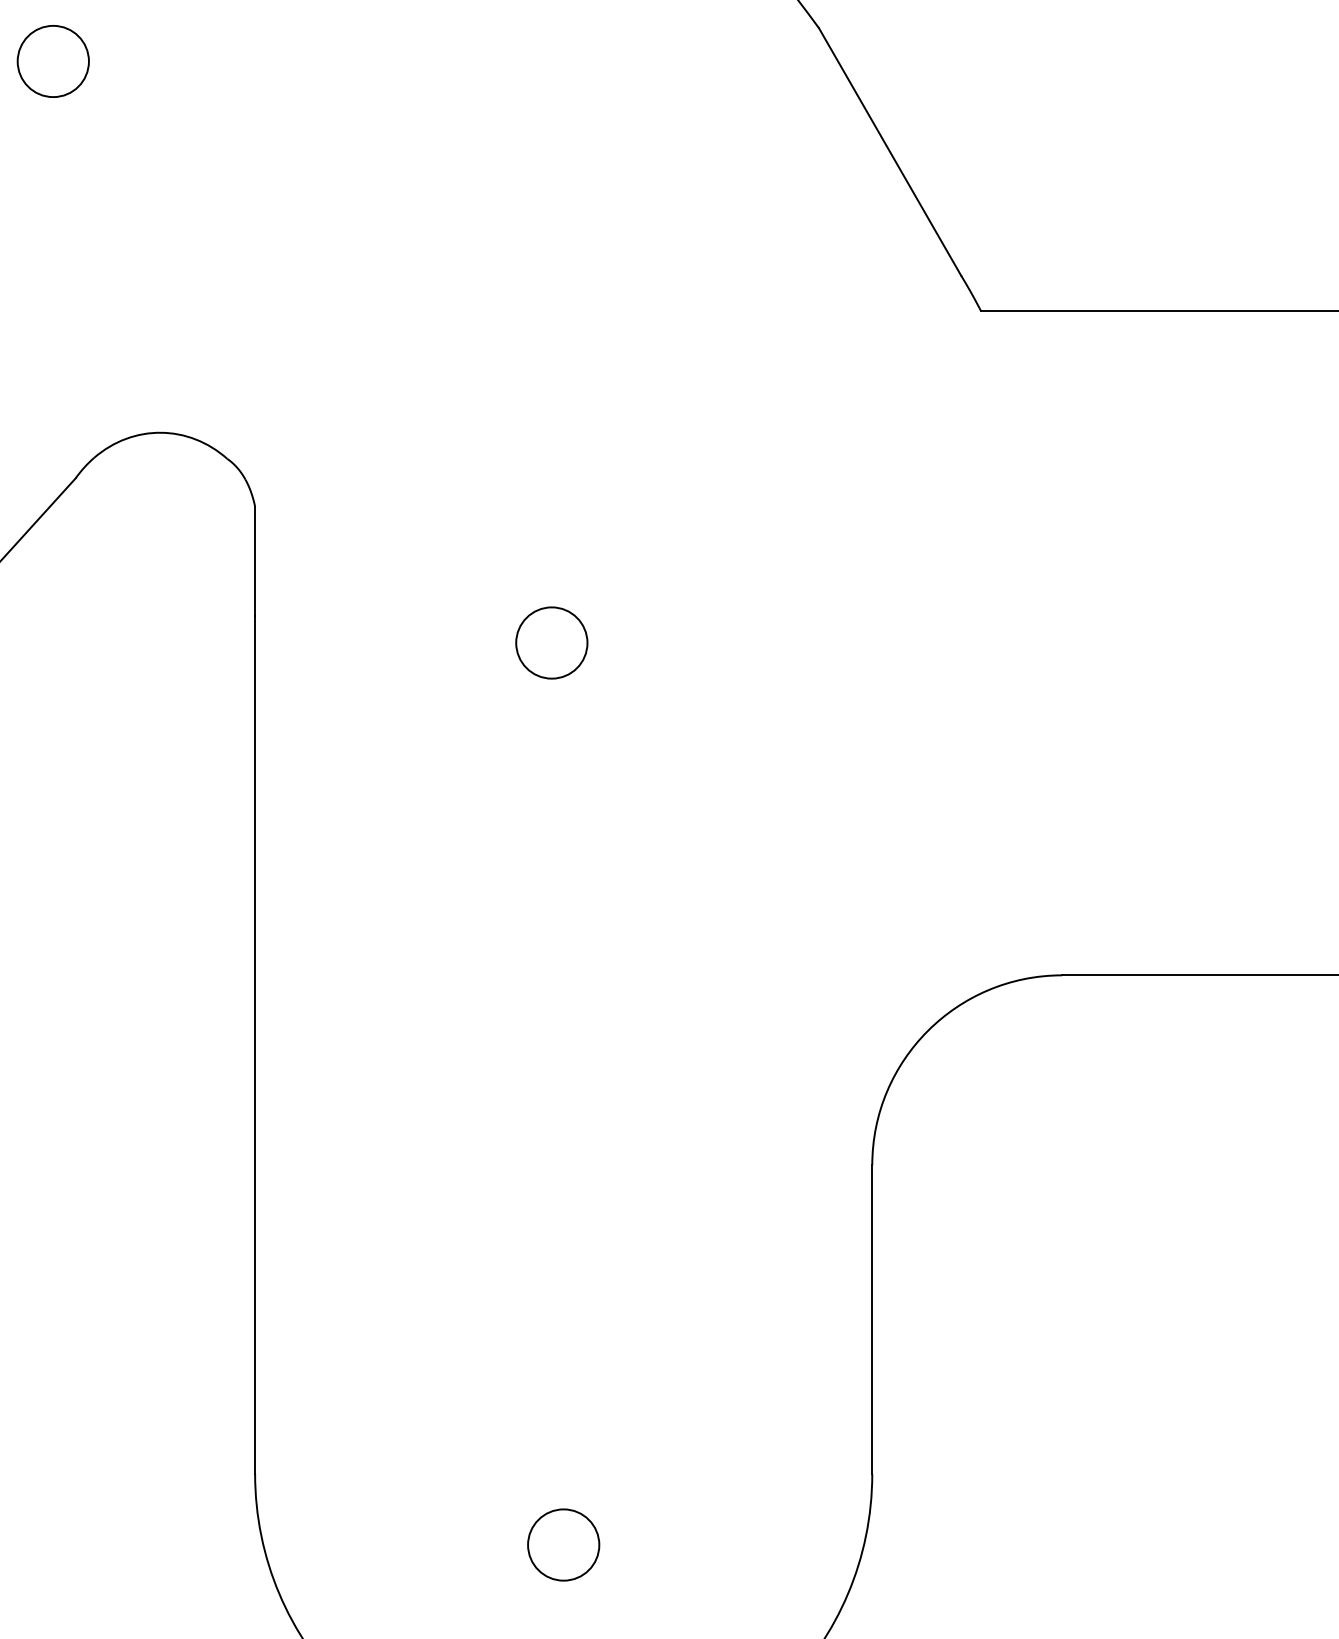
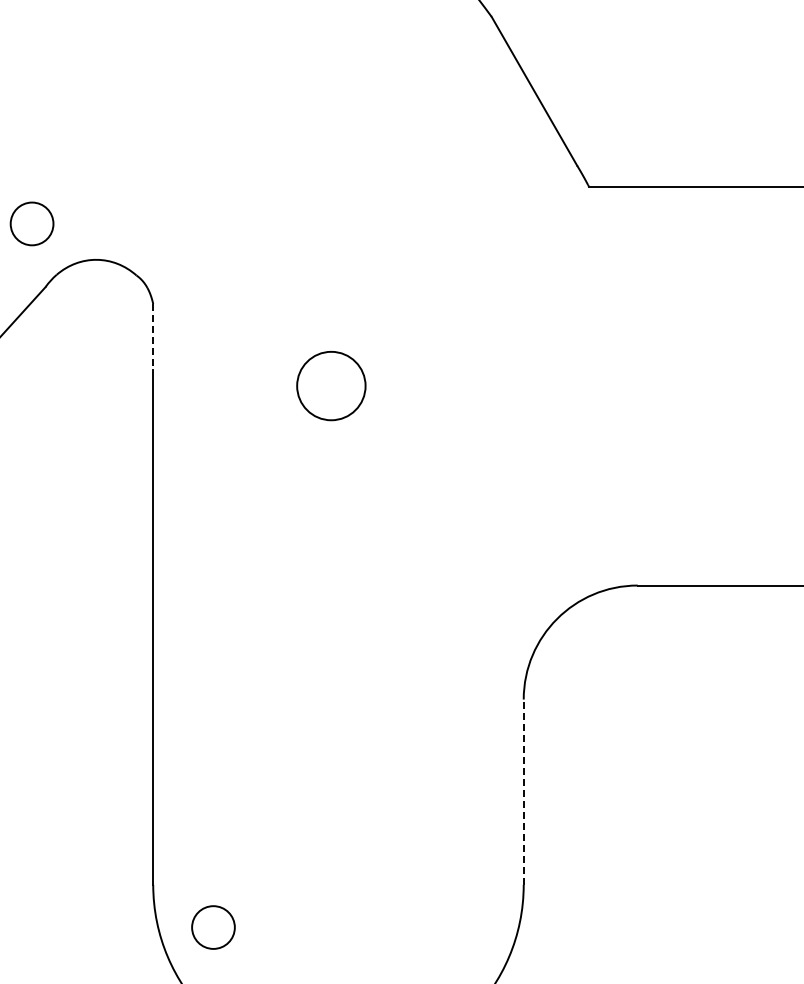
circle: (52, 60) -> (31, 223), moved
line: (255, 560) -> (153, 336), solid -> dashed
circle: (550, 642) -> (330, 385), size x1.6
line: (871, 1320) -> (523, 792), solid -> dashed
circle: (563, 1544) -> (213, 927), moved

